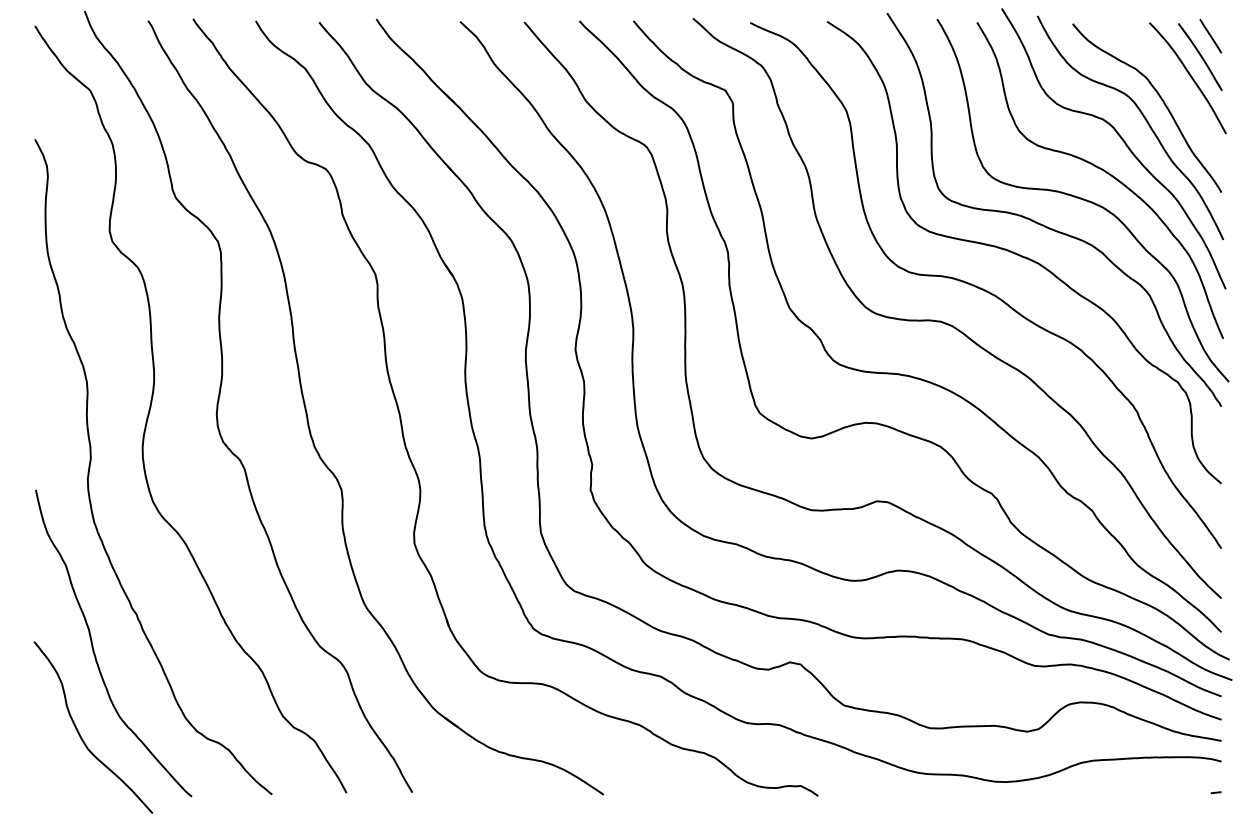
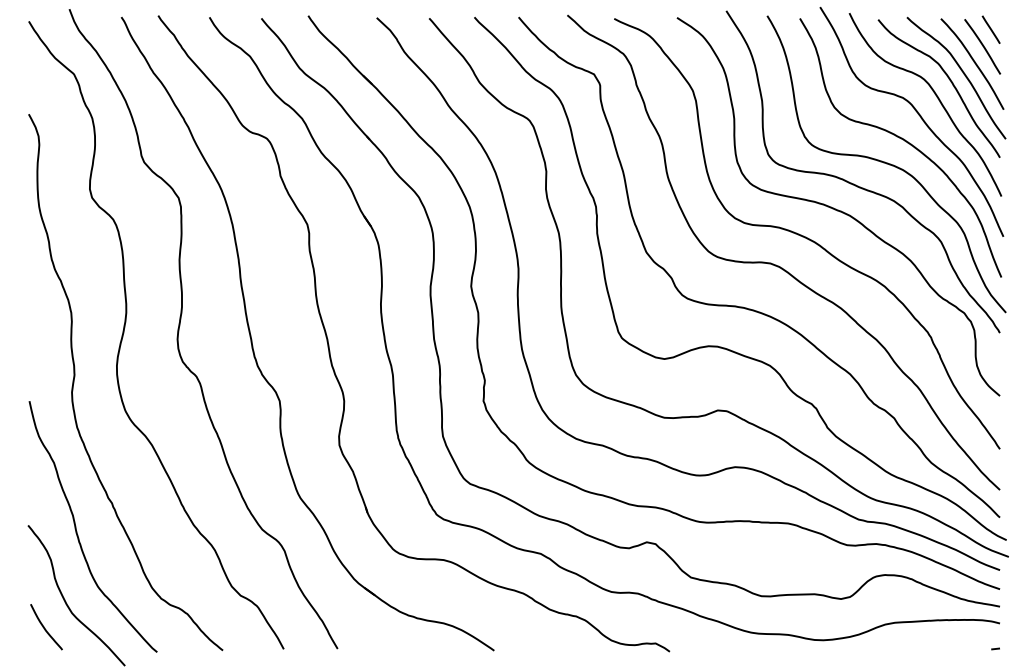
curve: (1176, 90) -> (963, 74), added
curve: (55, 767) -> (45, 628), added

